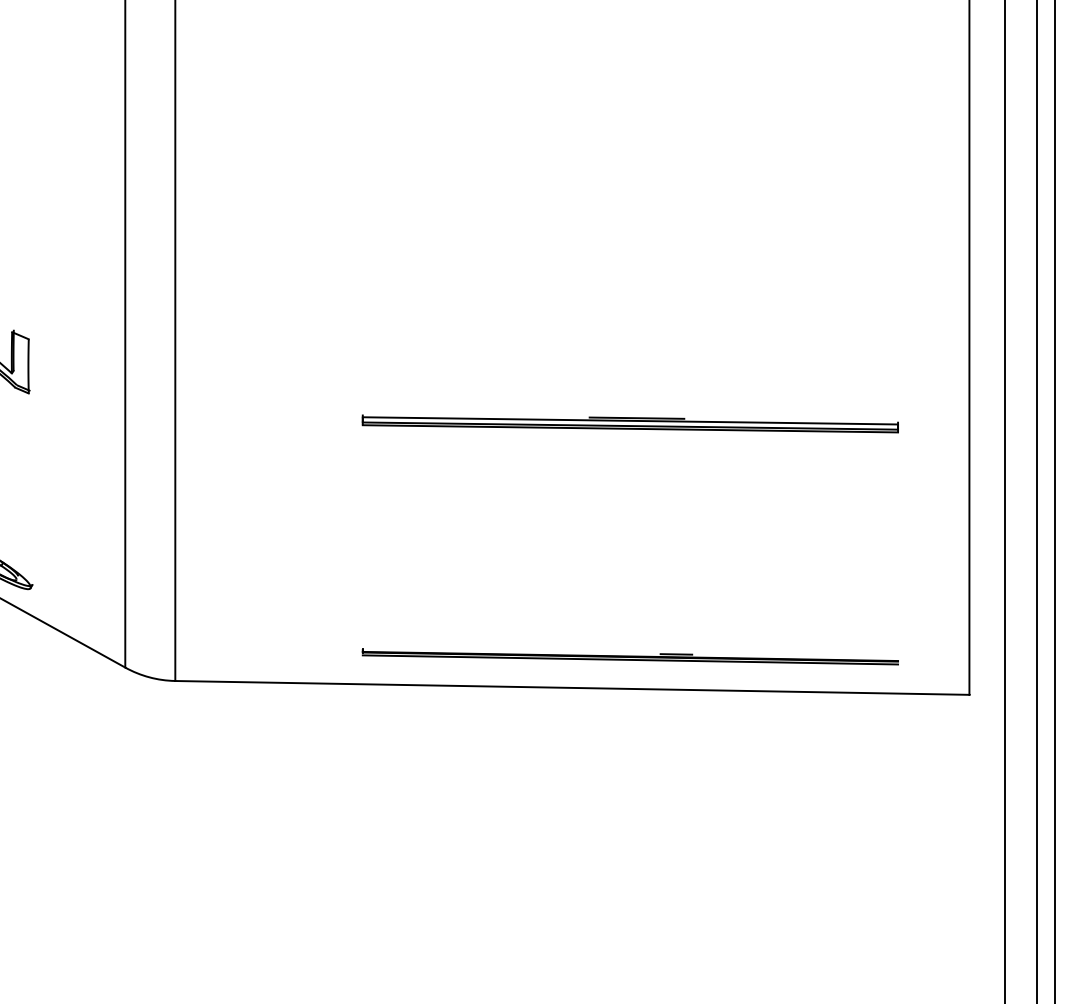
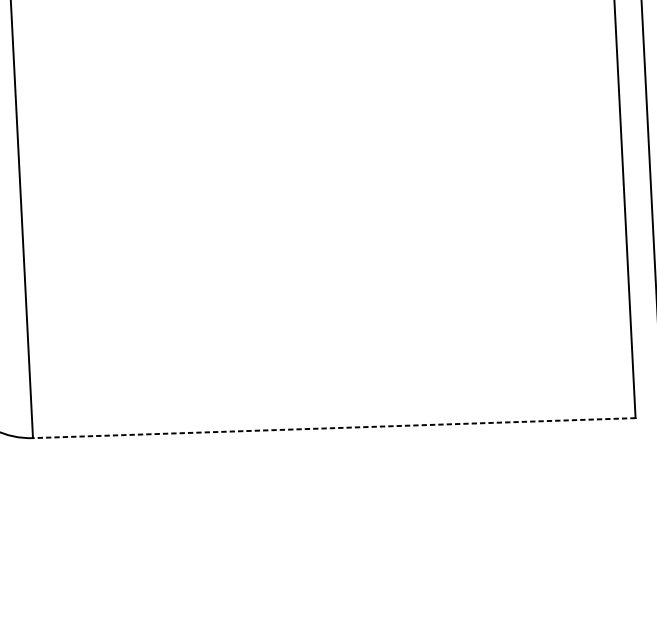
part: (629, 423) -> (367, 225), removed
part: (629, 656) -> (376, 402), removed
line: (571, 687) -> (333, 427), solid -> dashed

